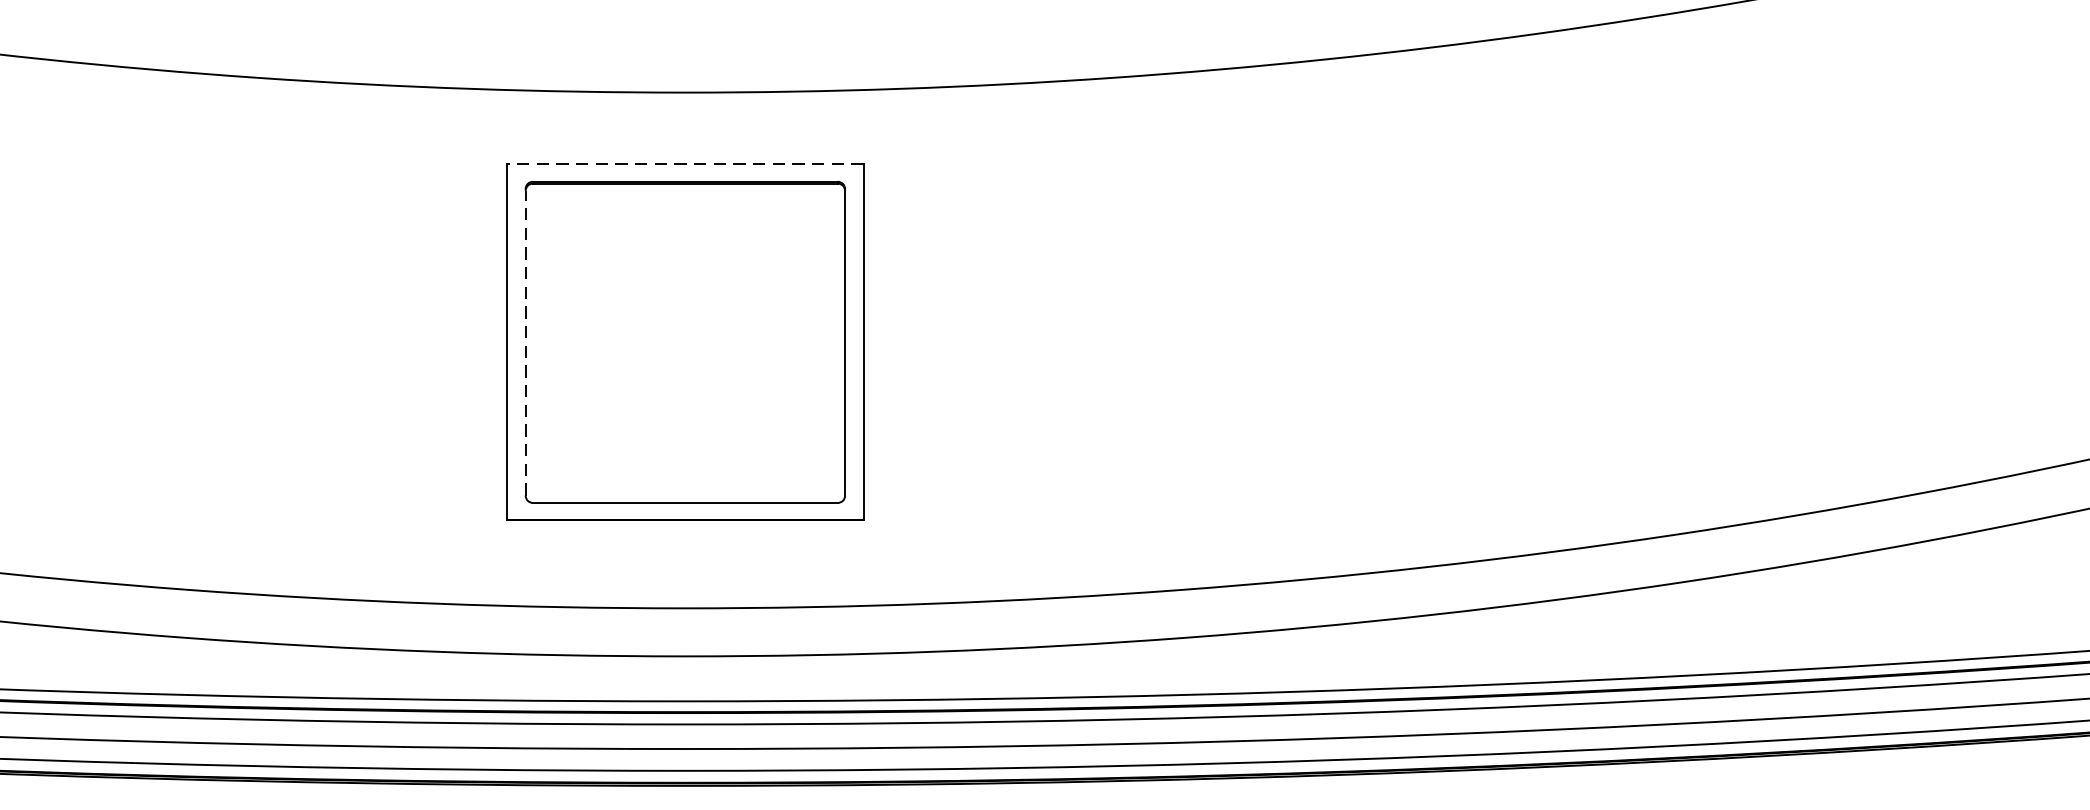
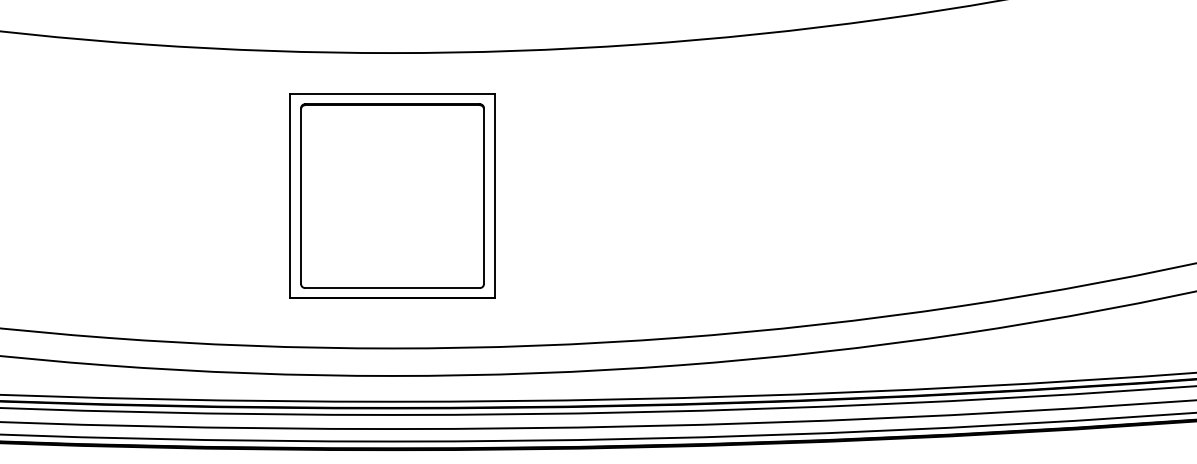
line: (685, 163) -> (392, 93), dashed -> solid
line: (526, 343) -> (301, 196), dashed -> solid

